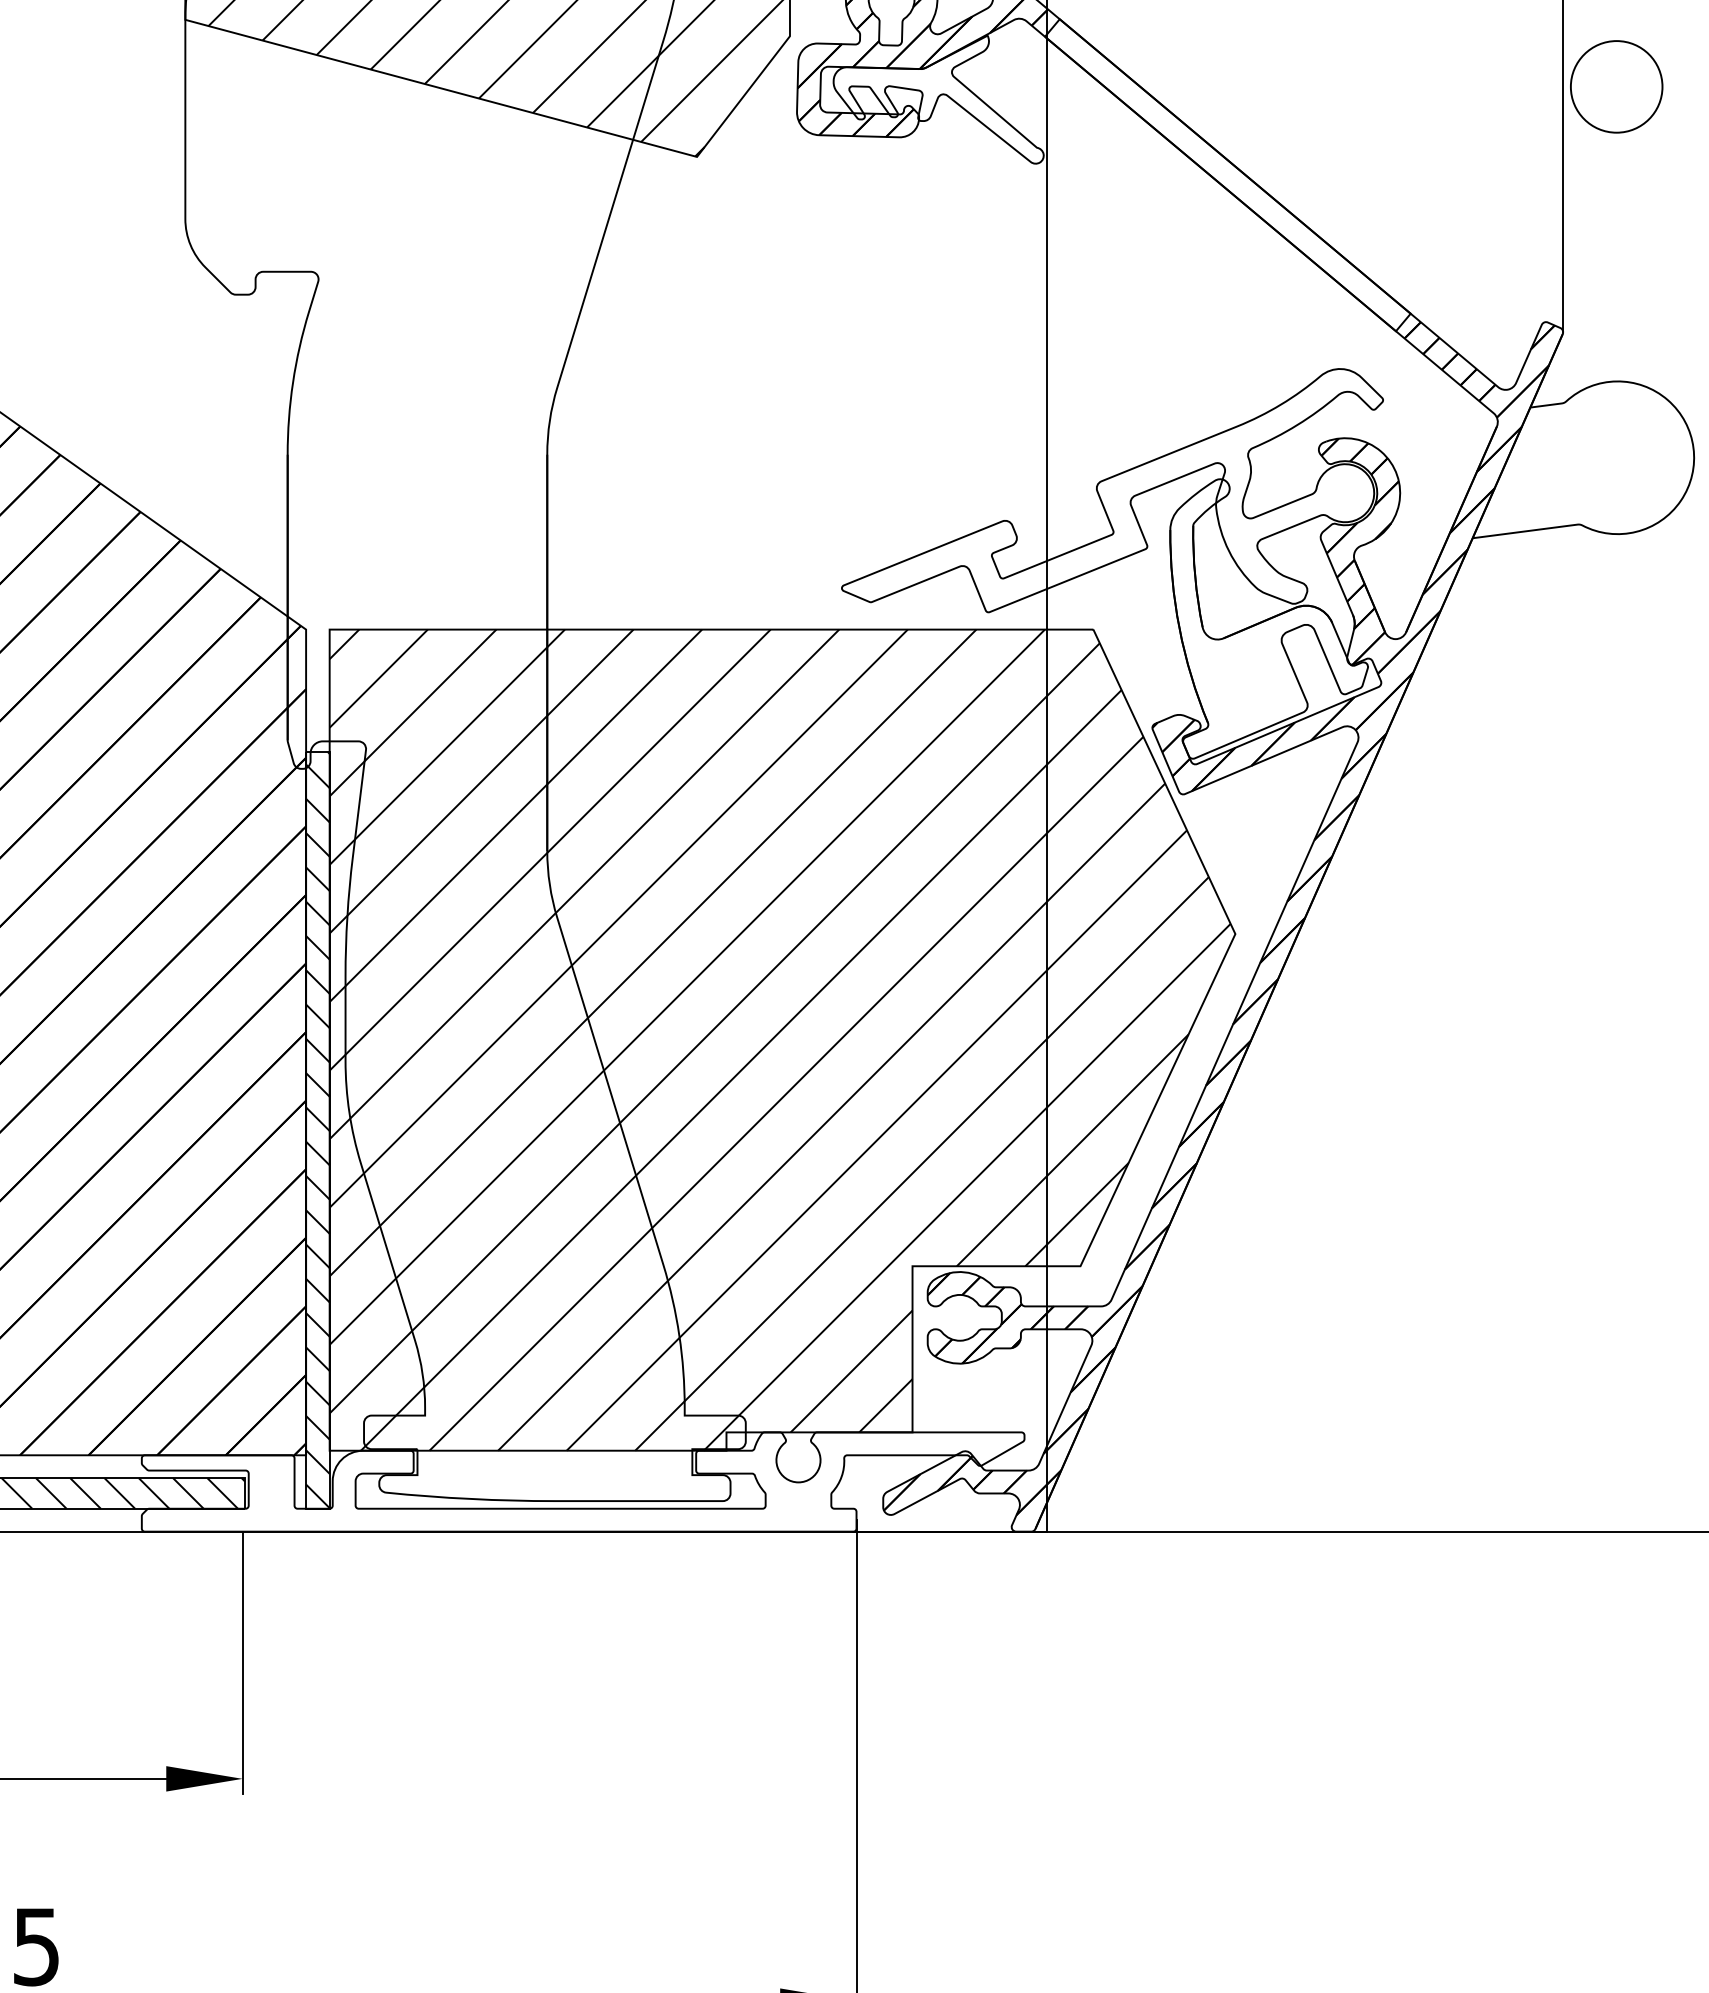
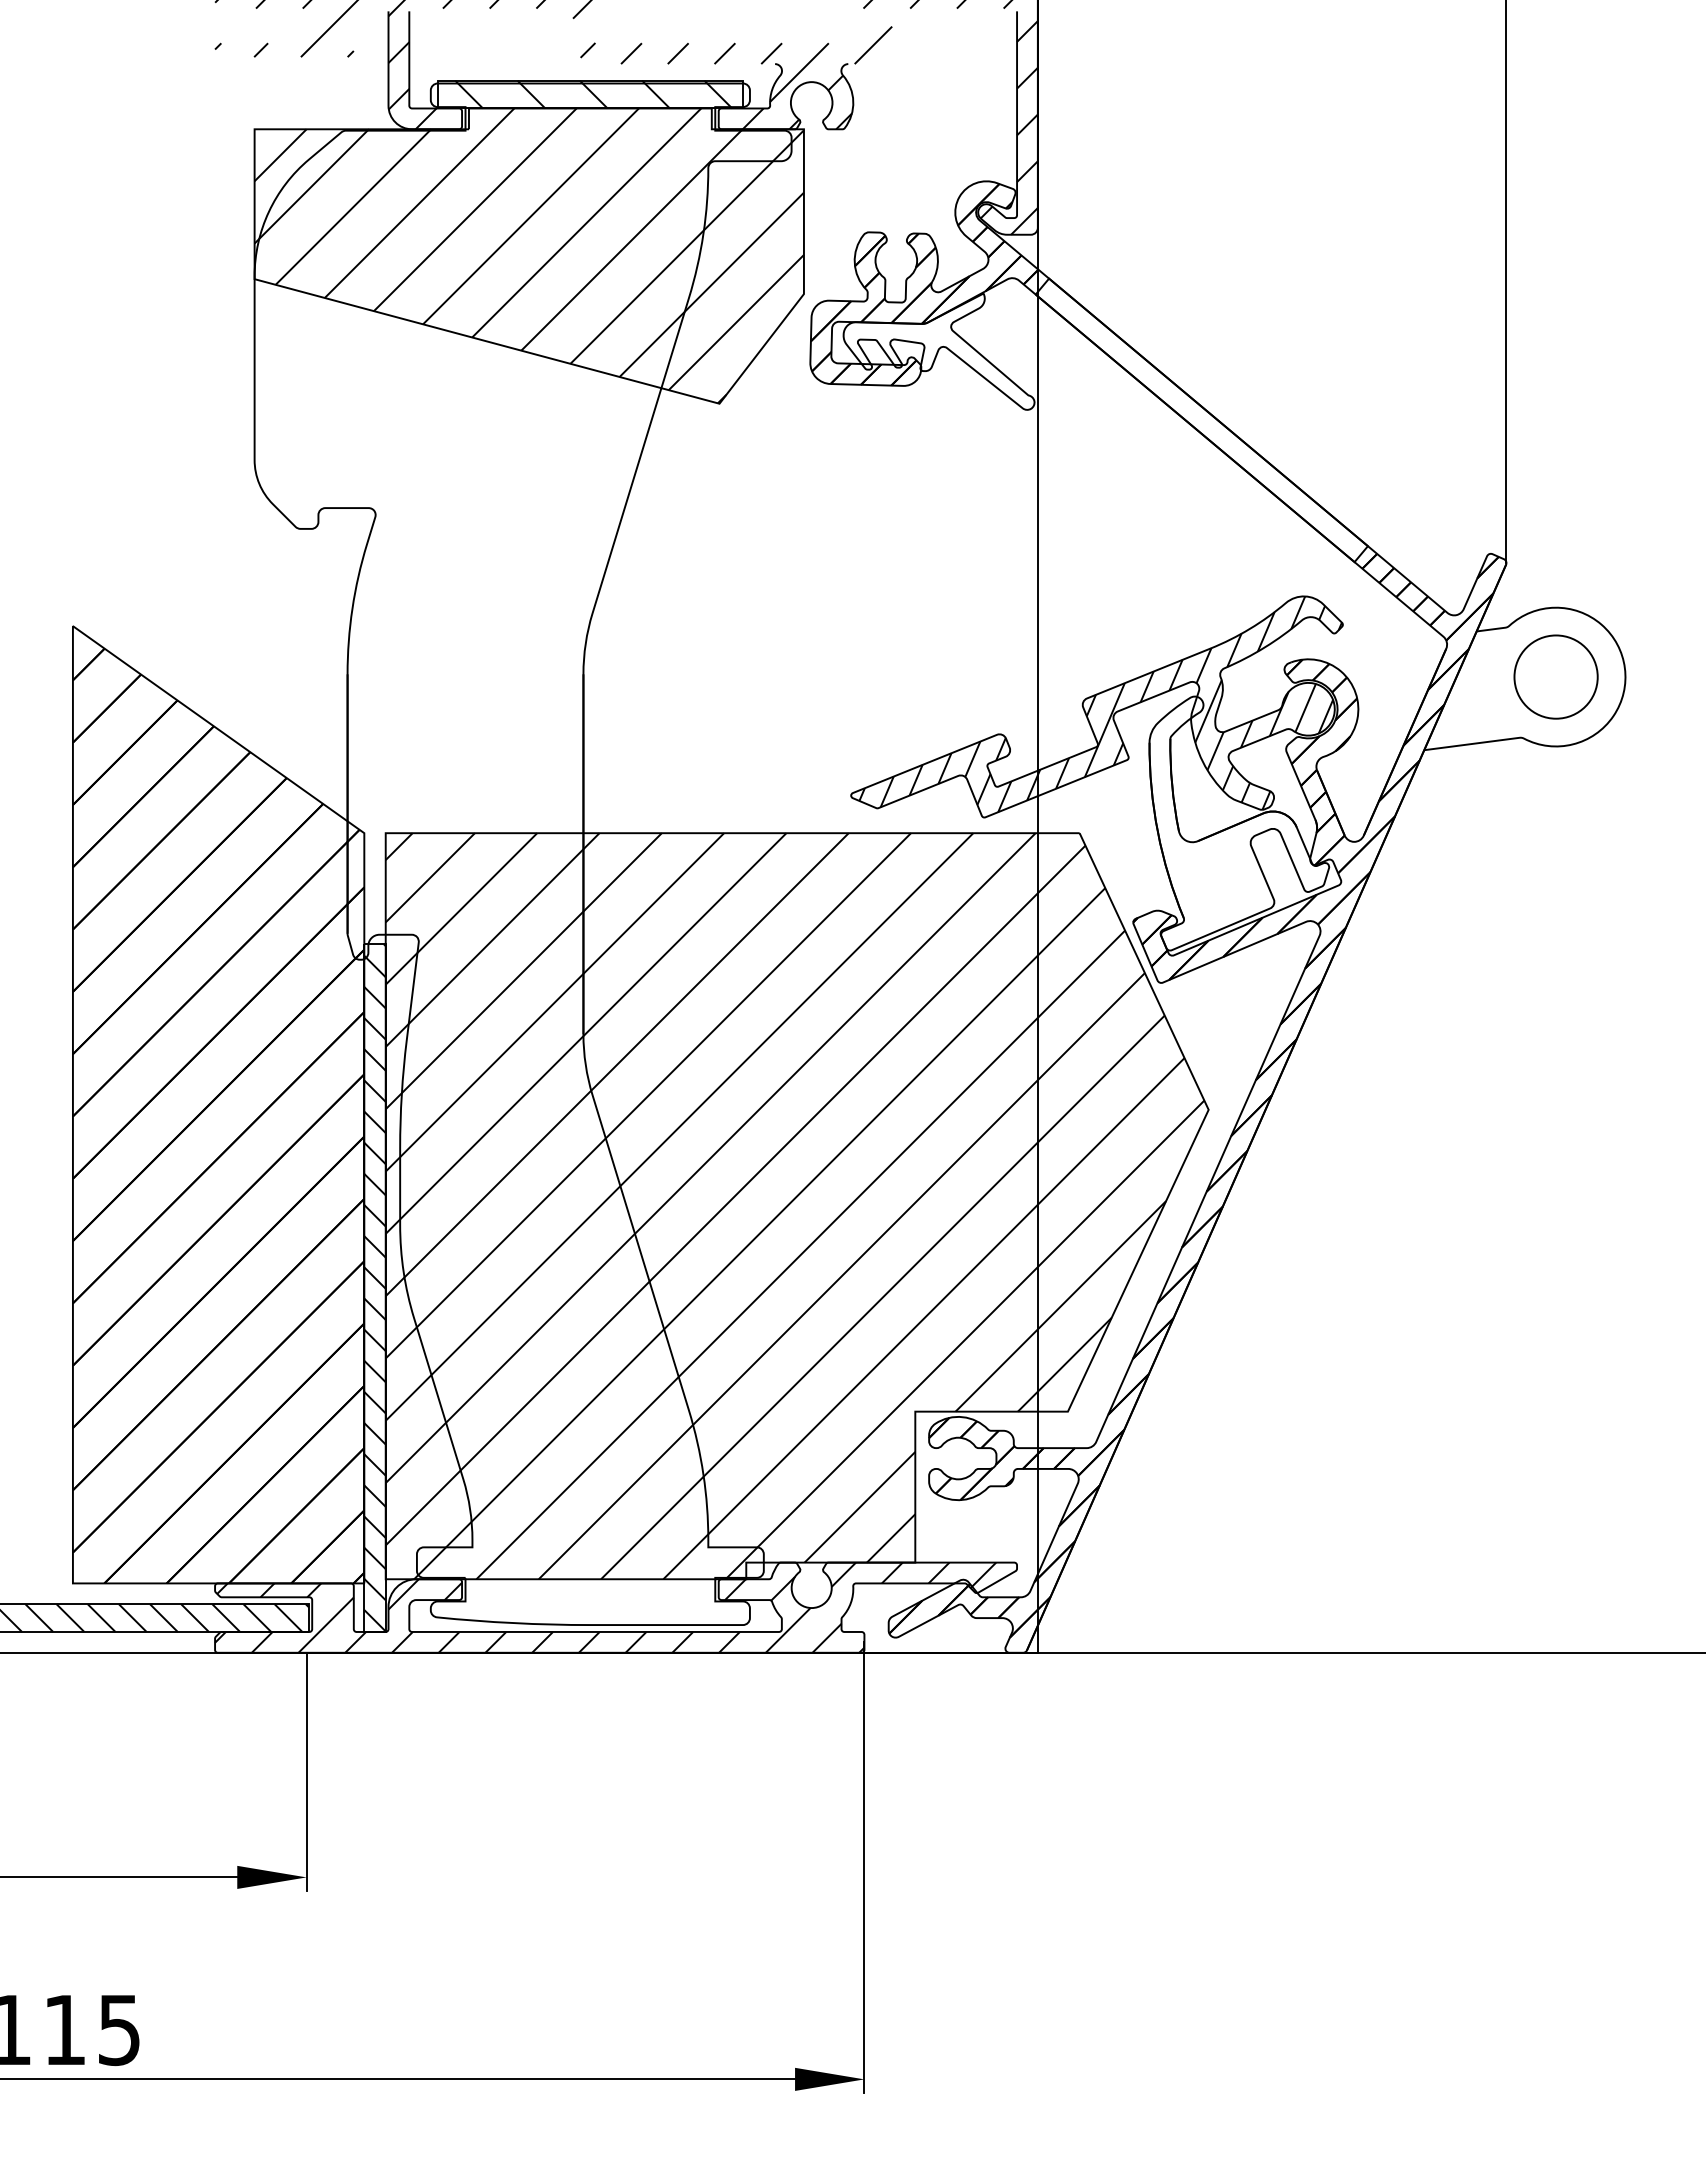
circle: (1616, 86) -> (1555, 676), moved
hatch: (1116, 487) -> (1100, 704), added
hatch: (571, 1481) -> (605, 1607), added

